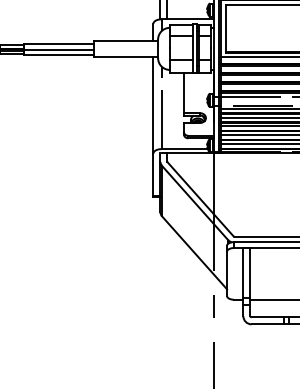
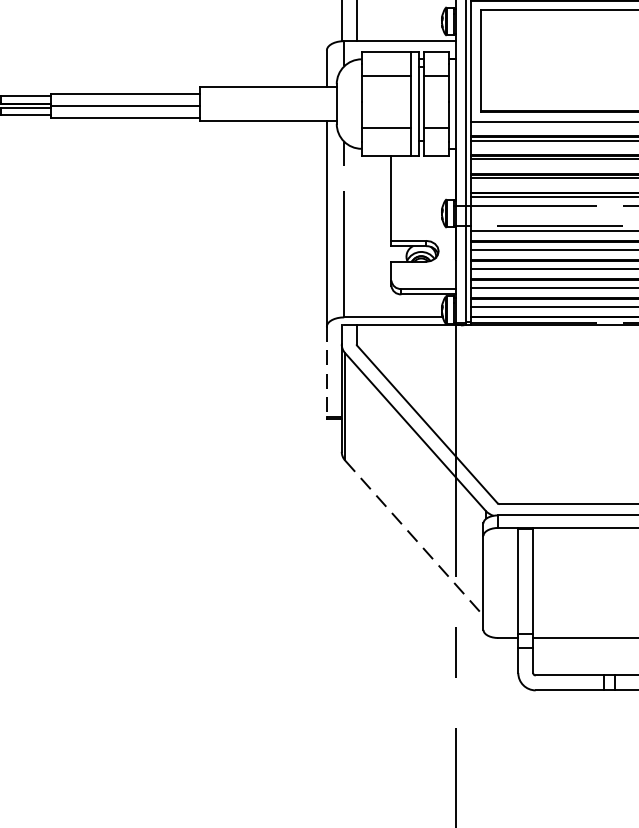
line: (153, 175) -> (326, 373), solid -> dashed
line: (194, 252) -> (414, 537), solid -> dashed

